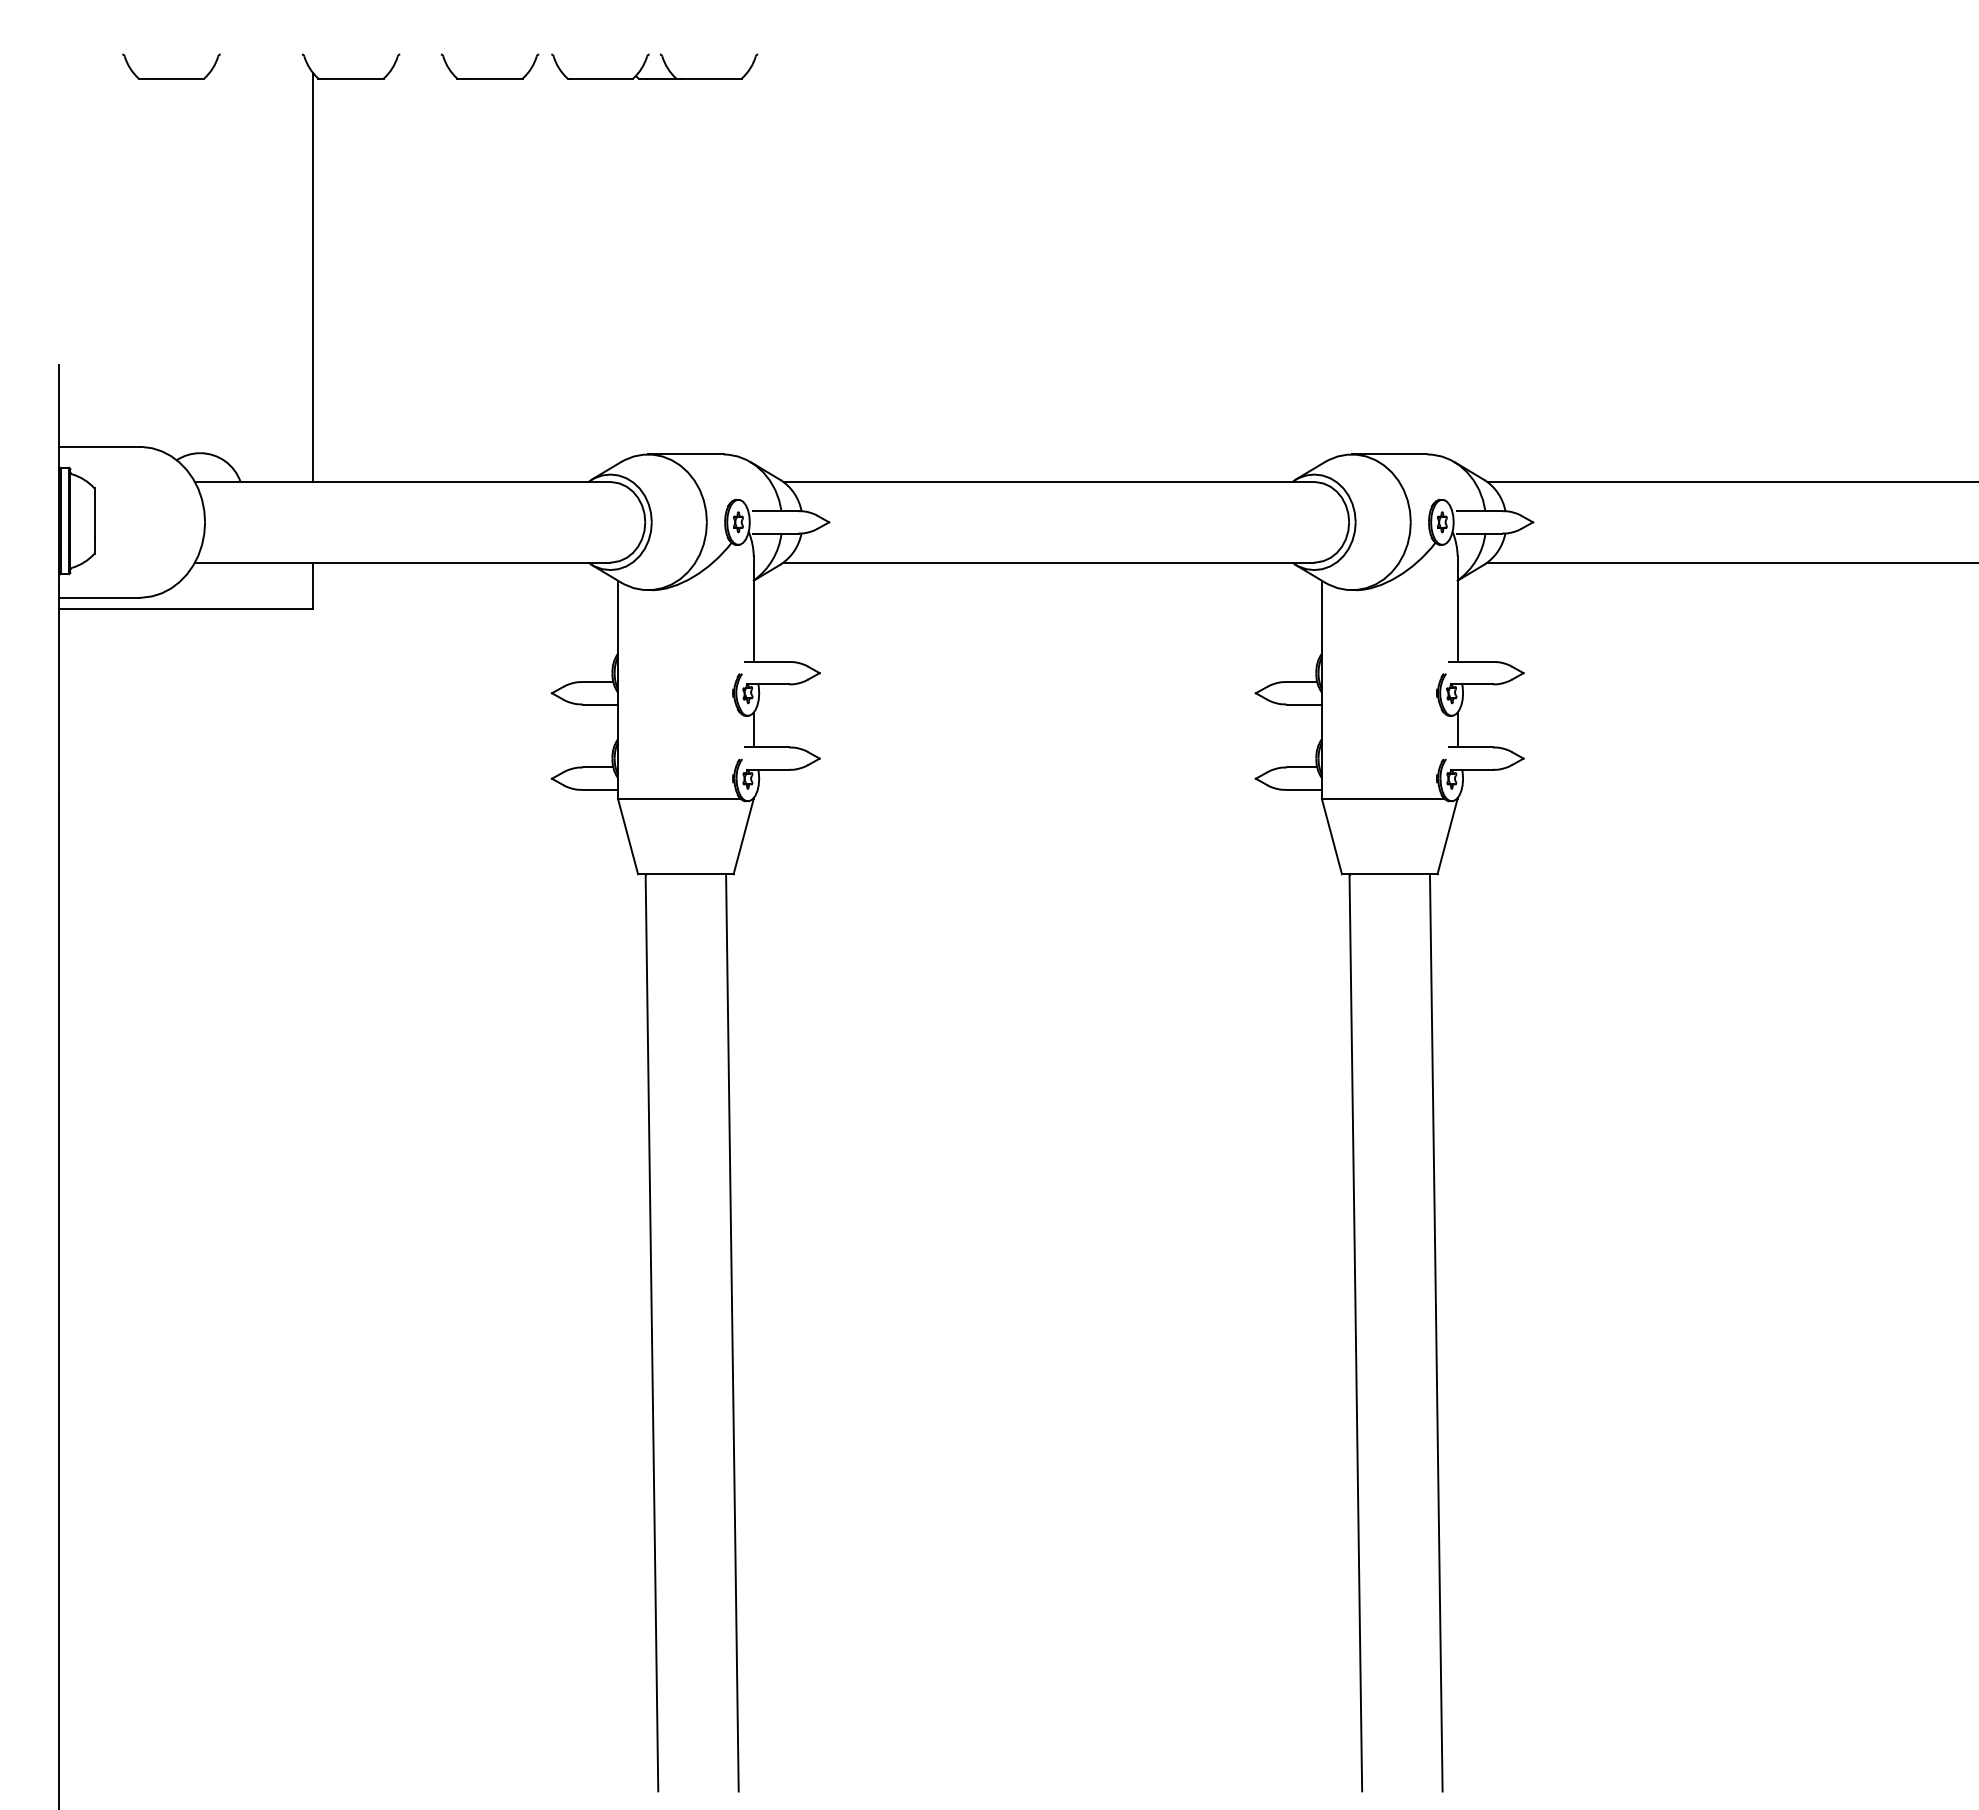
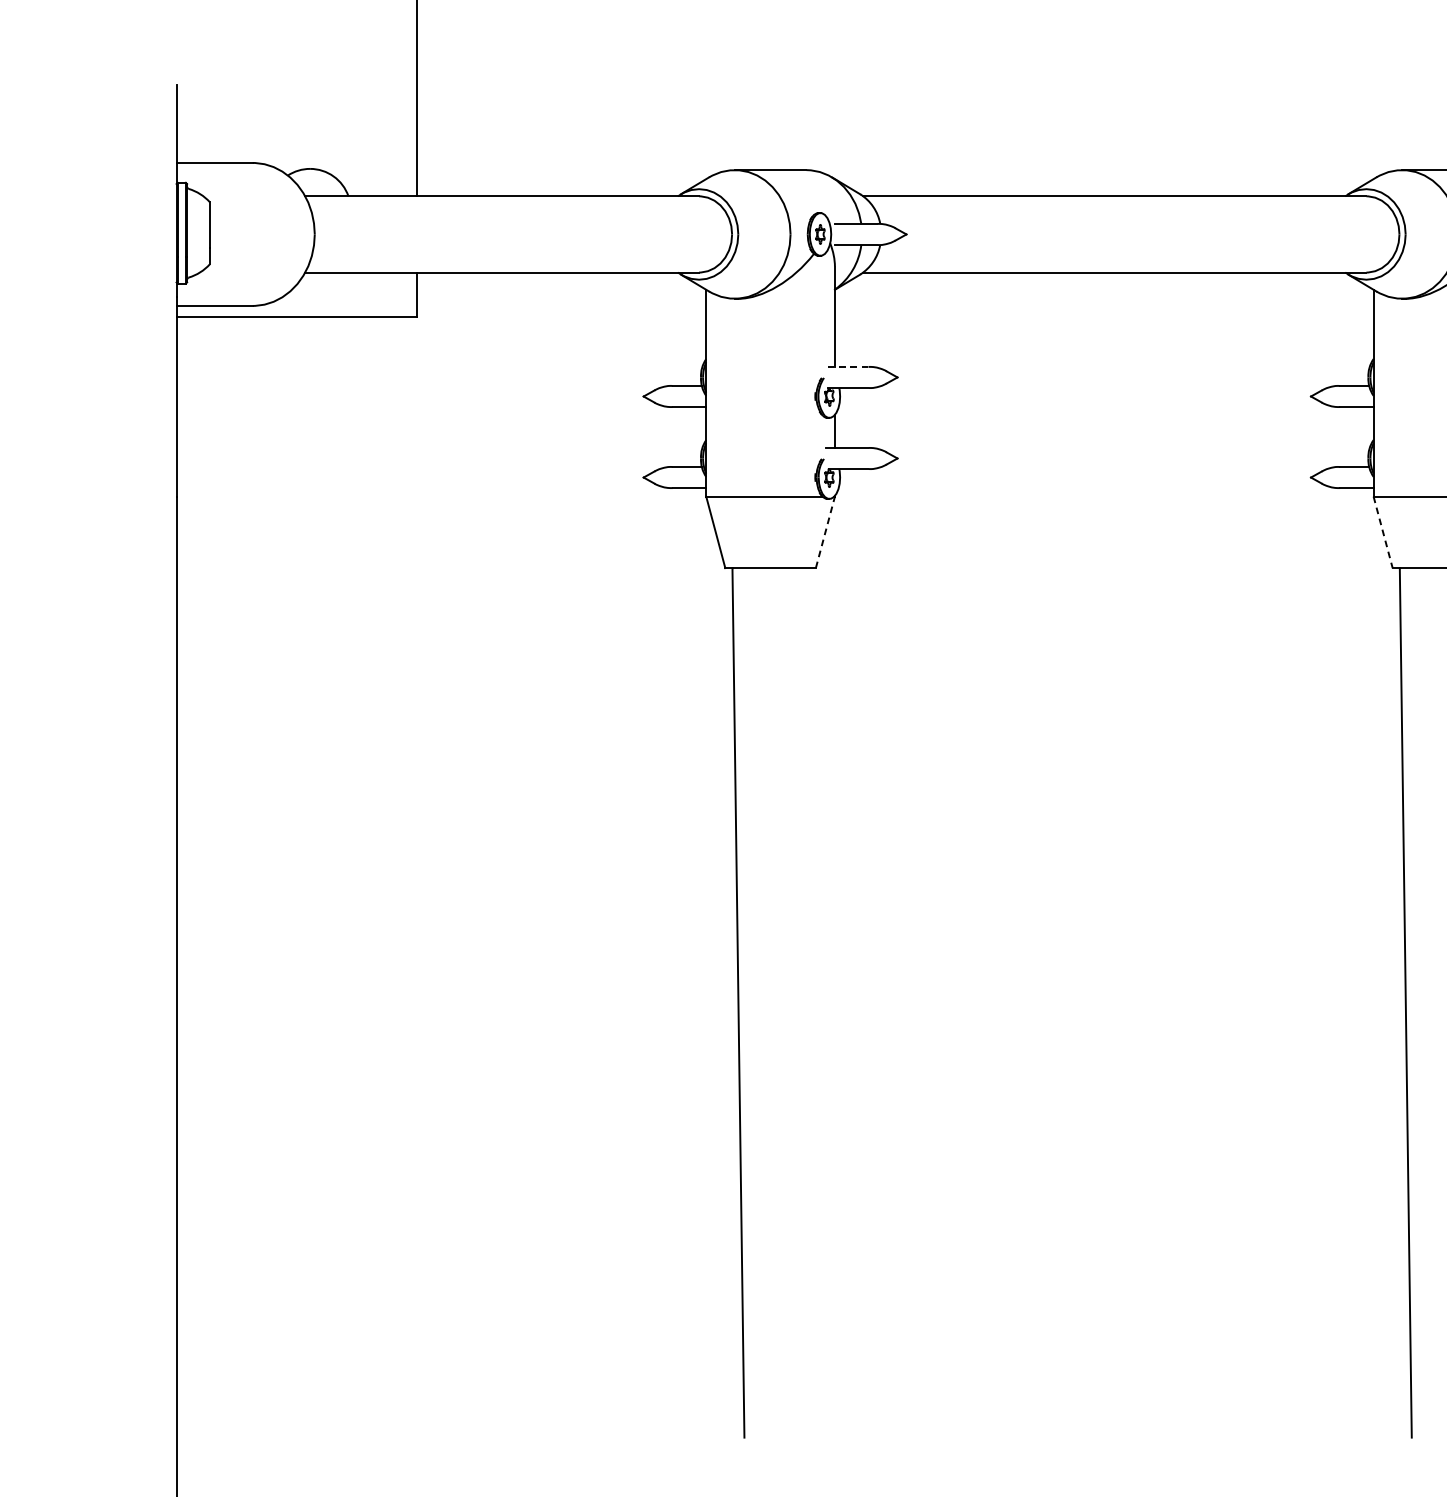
line: (766, 661) -> (847, 366), solid -> dashed
line: (743, 836) -> (825, 532), solid -> dashed
line: (1332, 837) -> (1383, 533), solid -> dashed
line: (732, 1332) -> (814, 1002), removed

